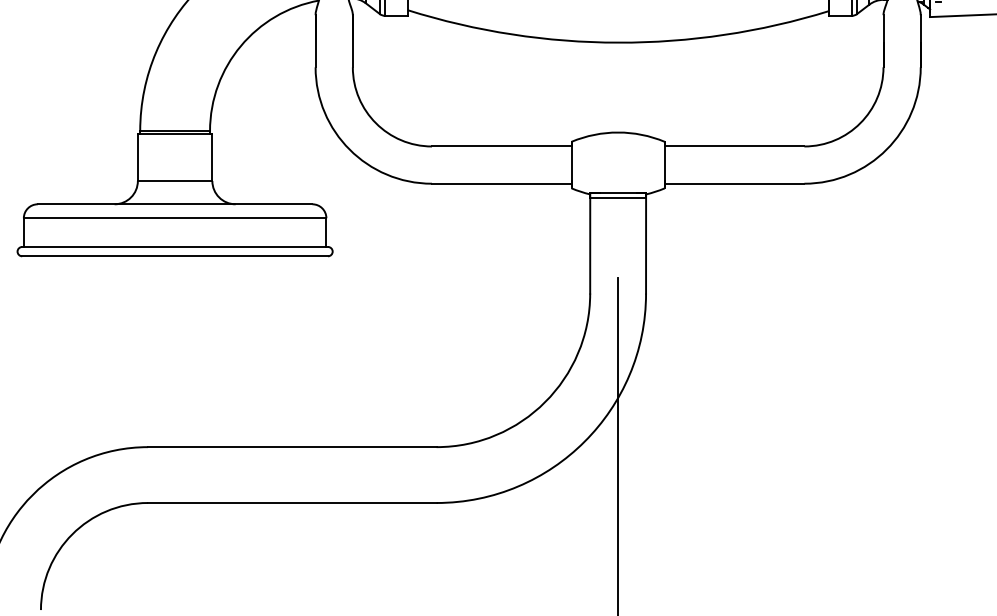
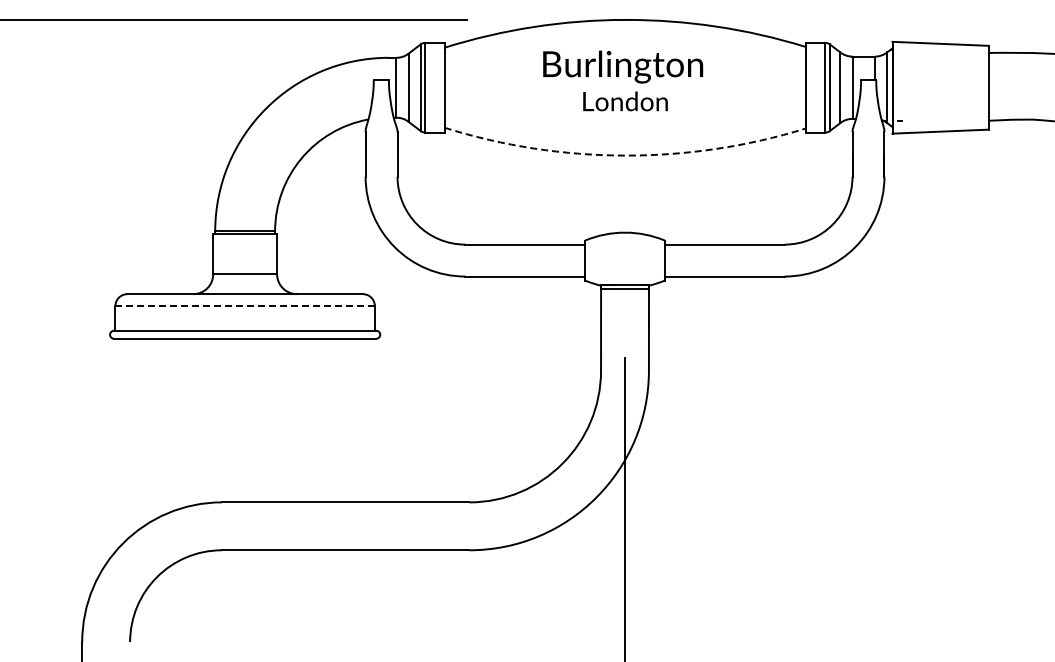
arc: (618, 42) -> (625, 155), solid -> dashed
line: (175, 218) -> (245, 306), solid -> dashed

